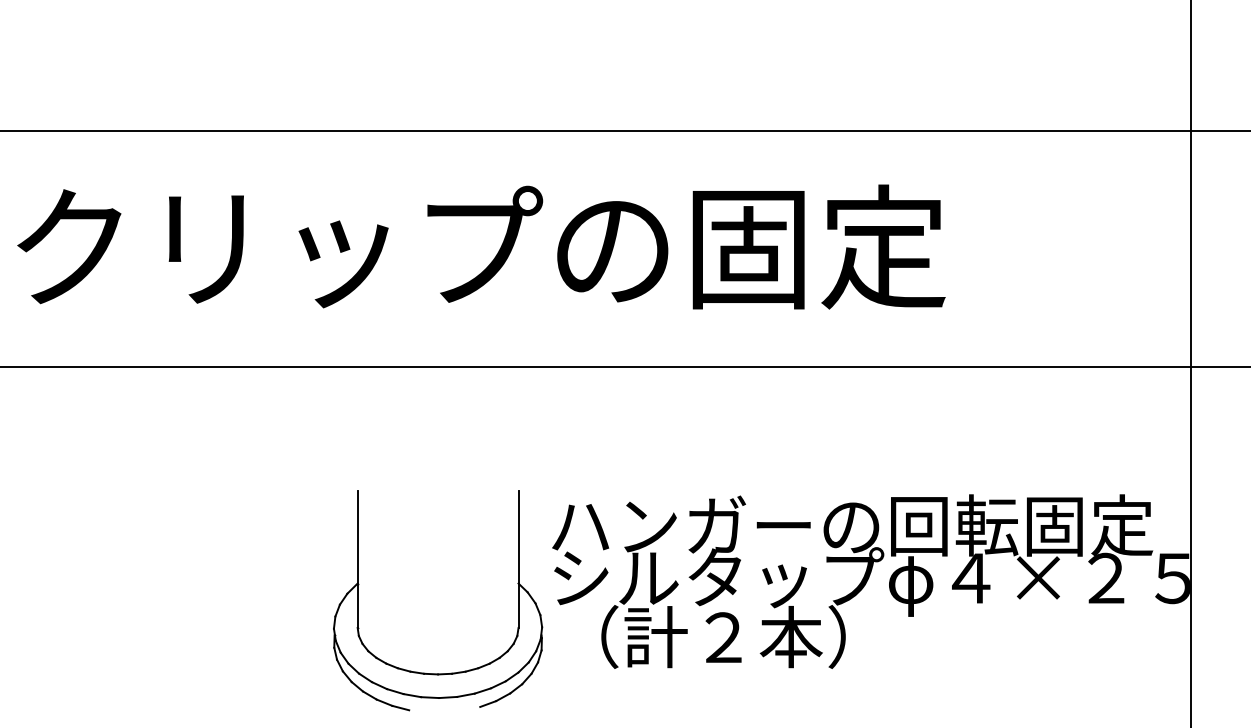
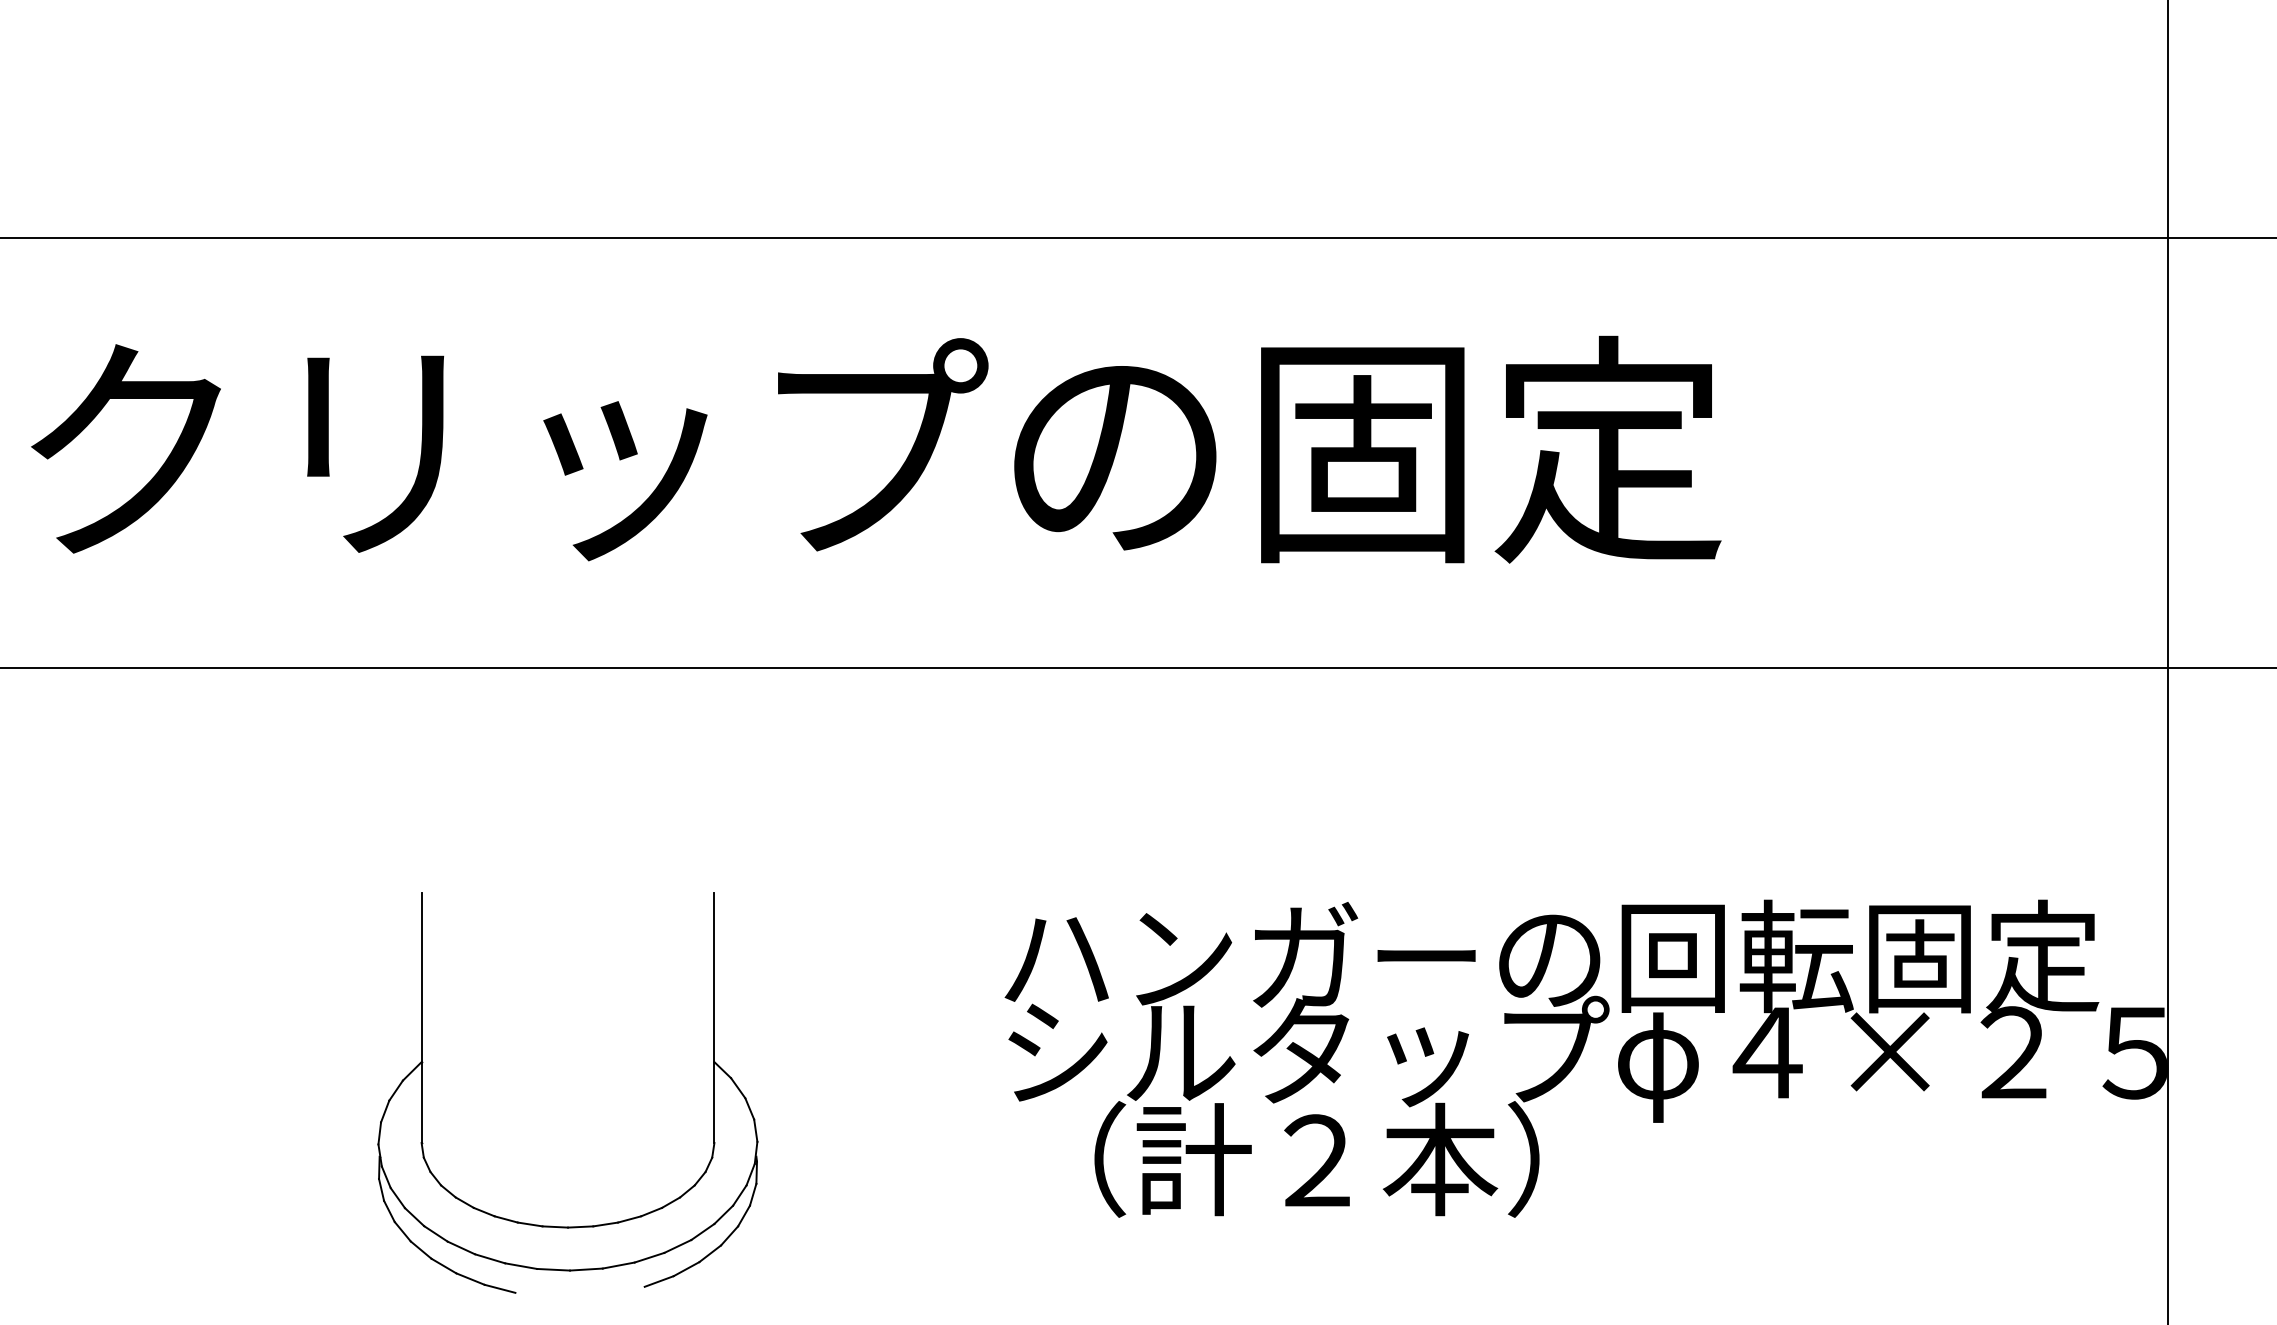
part: (438, 673) -> (568, 1225), moved

